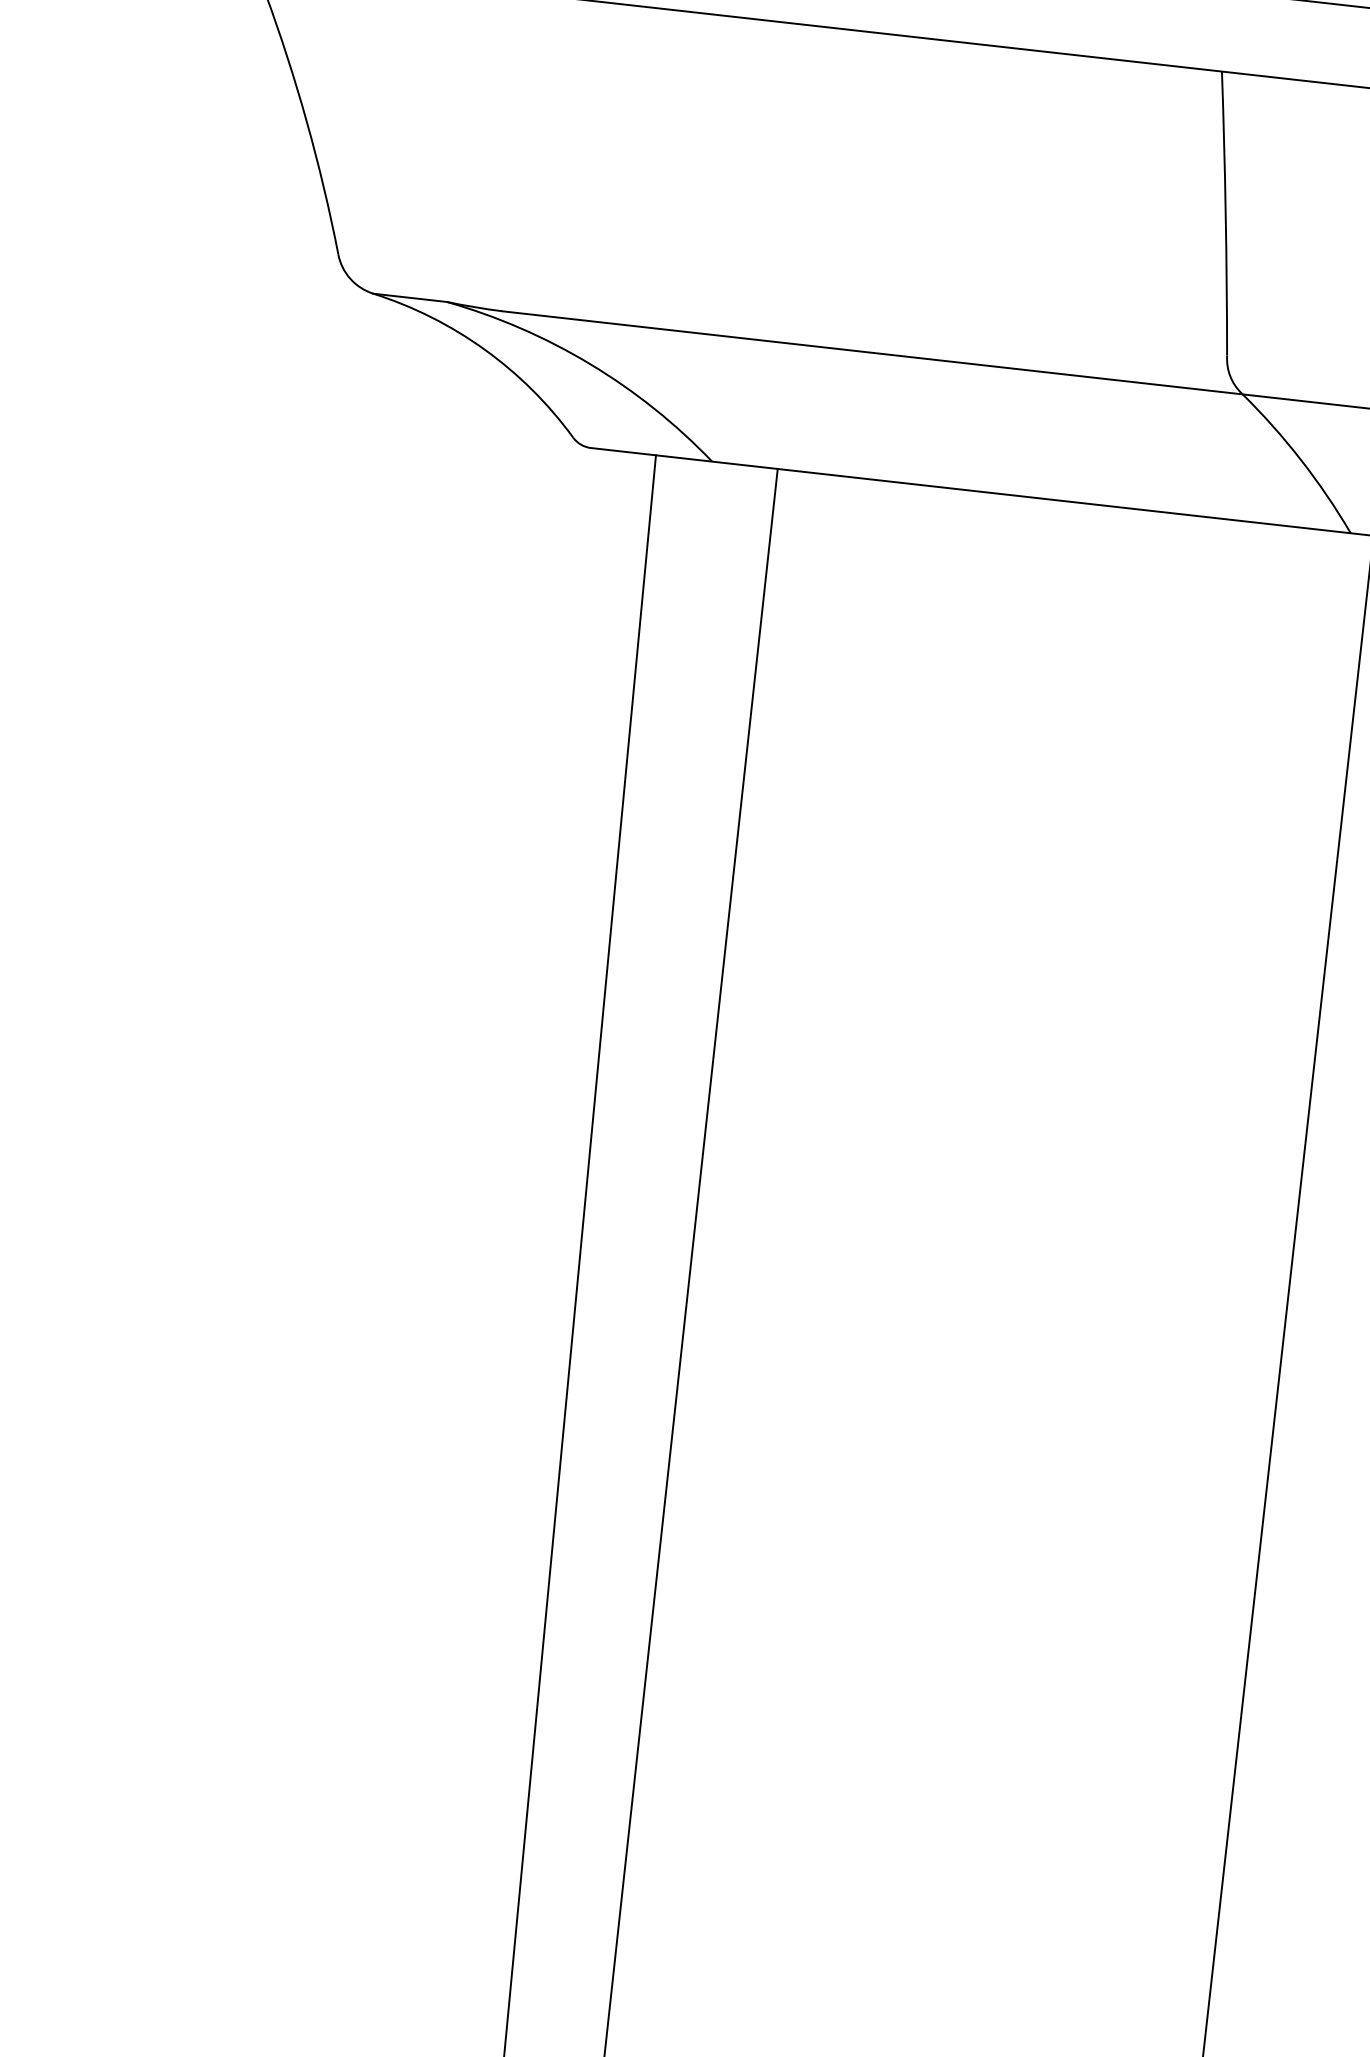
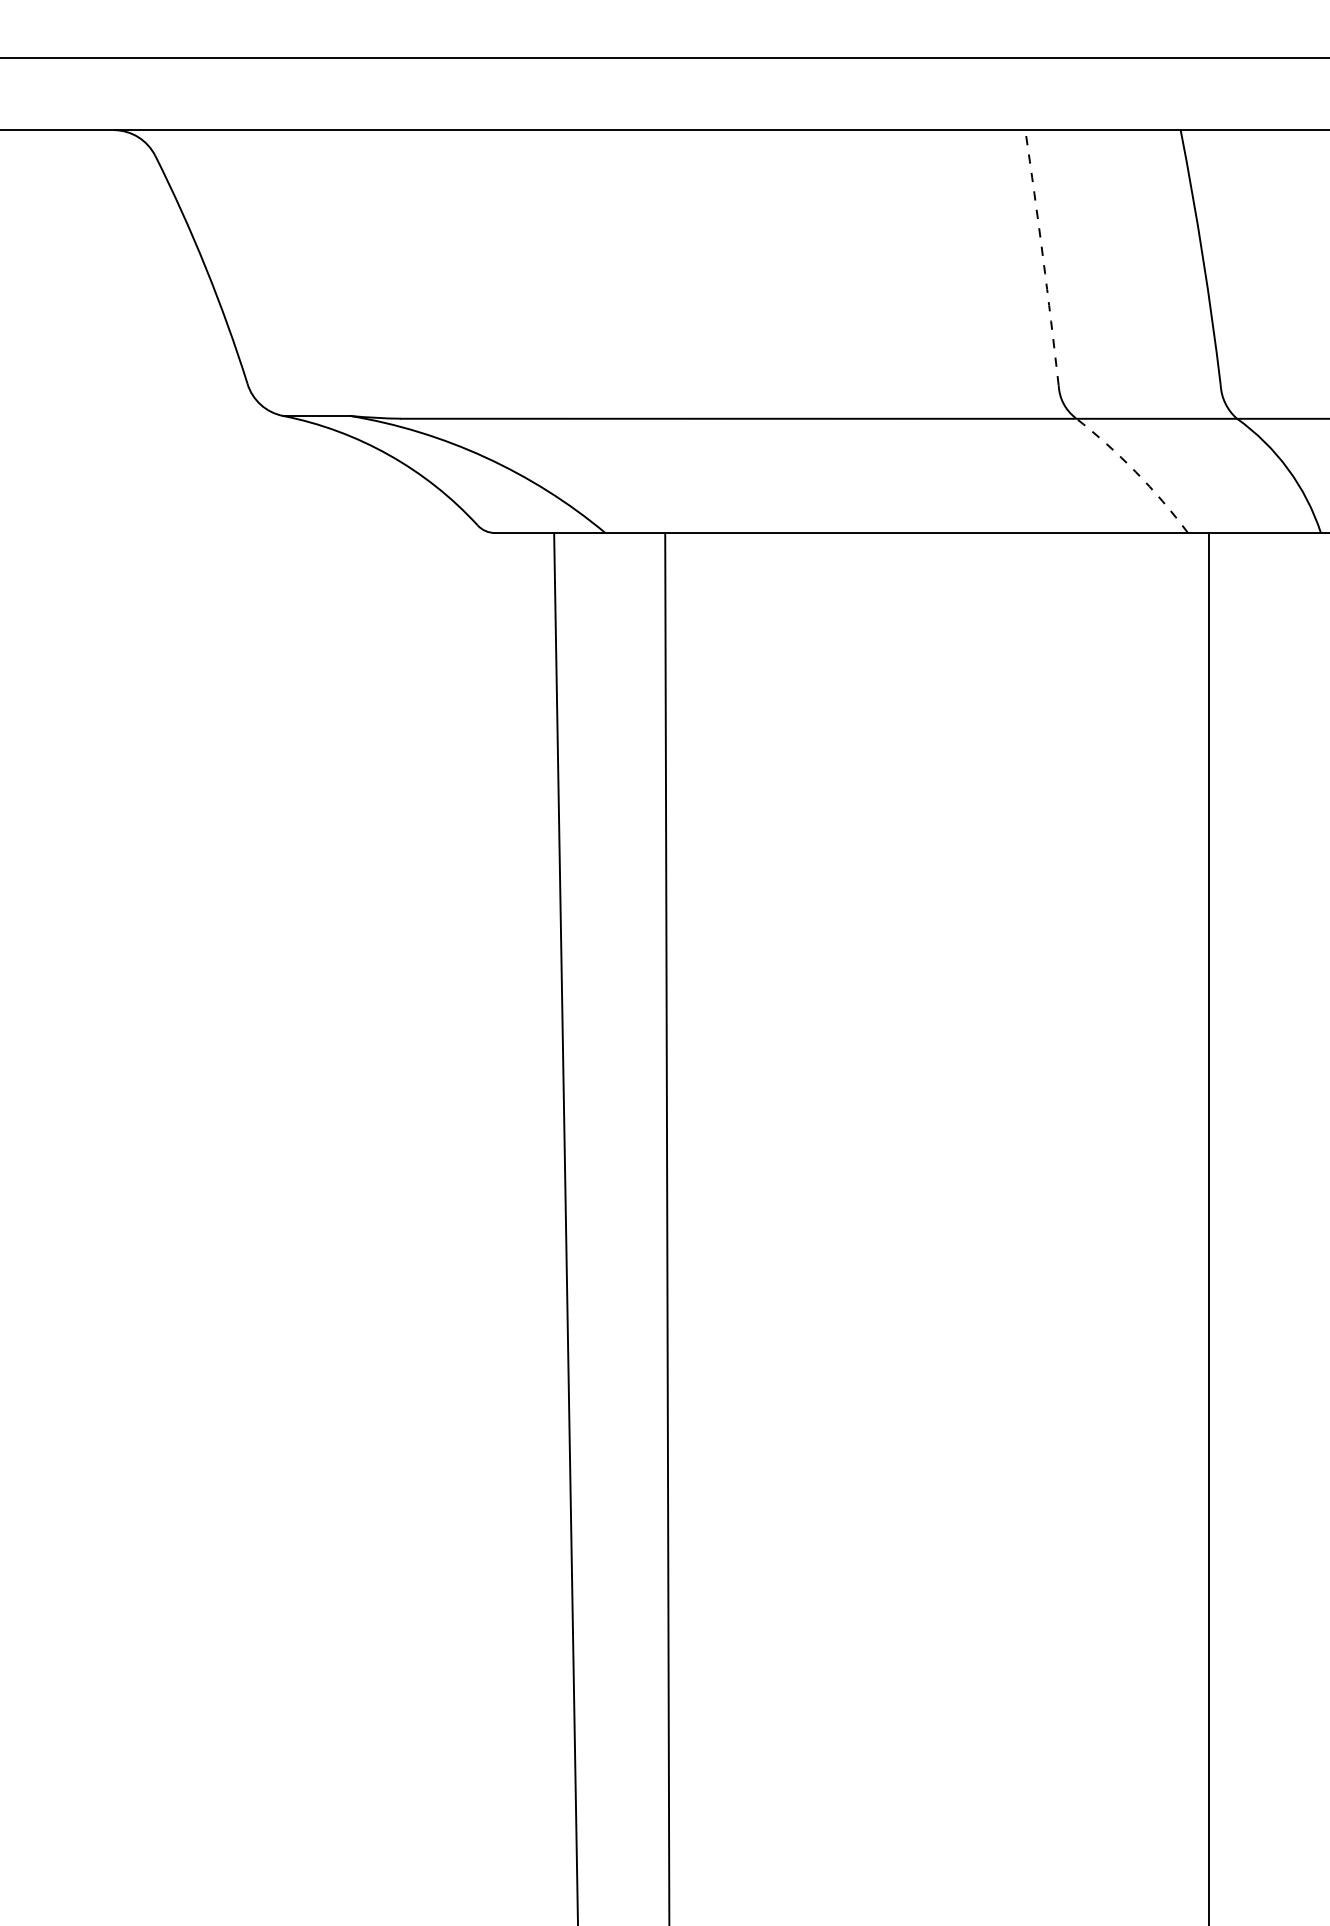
arc: (1226, 213) -> (1043, 257), solid -> dashed
arc: (1300, 459) -> (1135, 471), solid -> dashed

